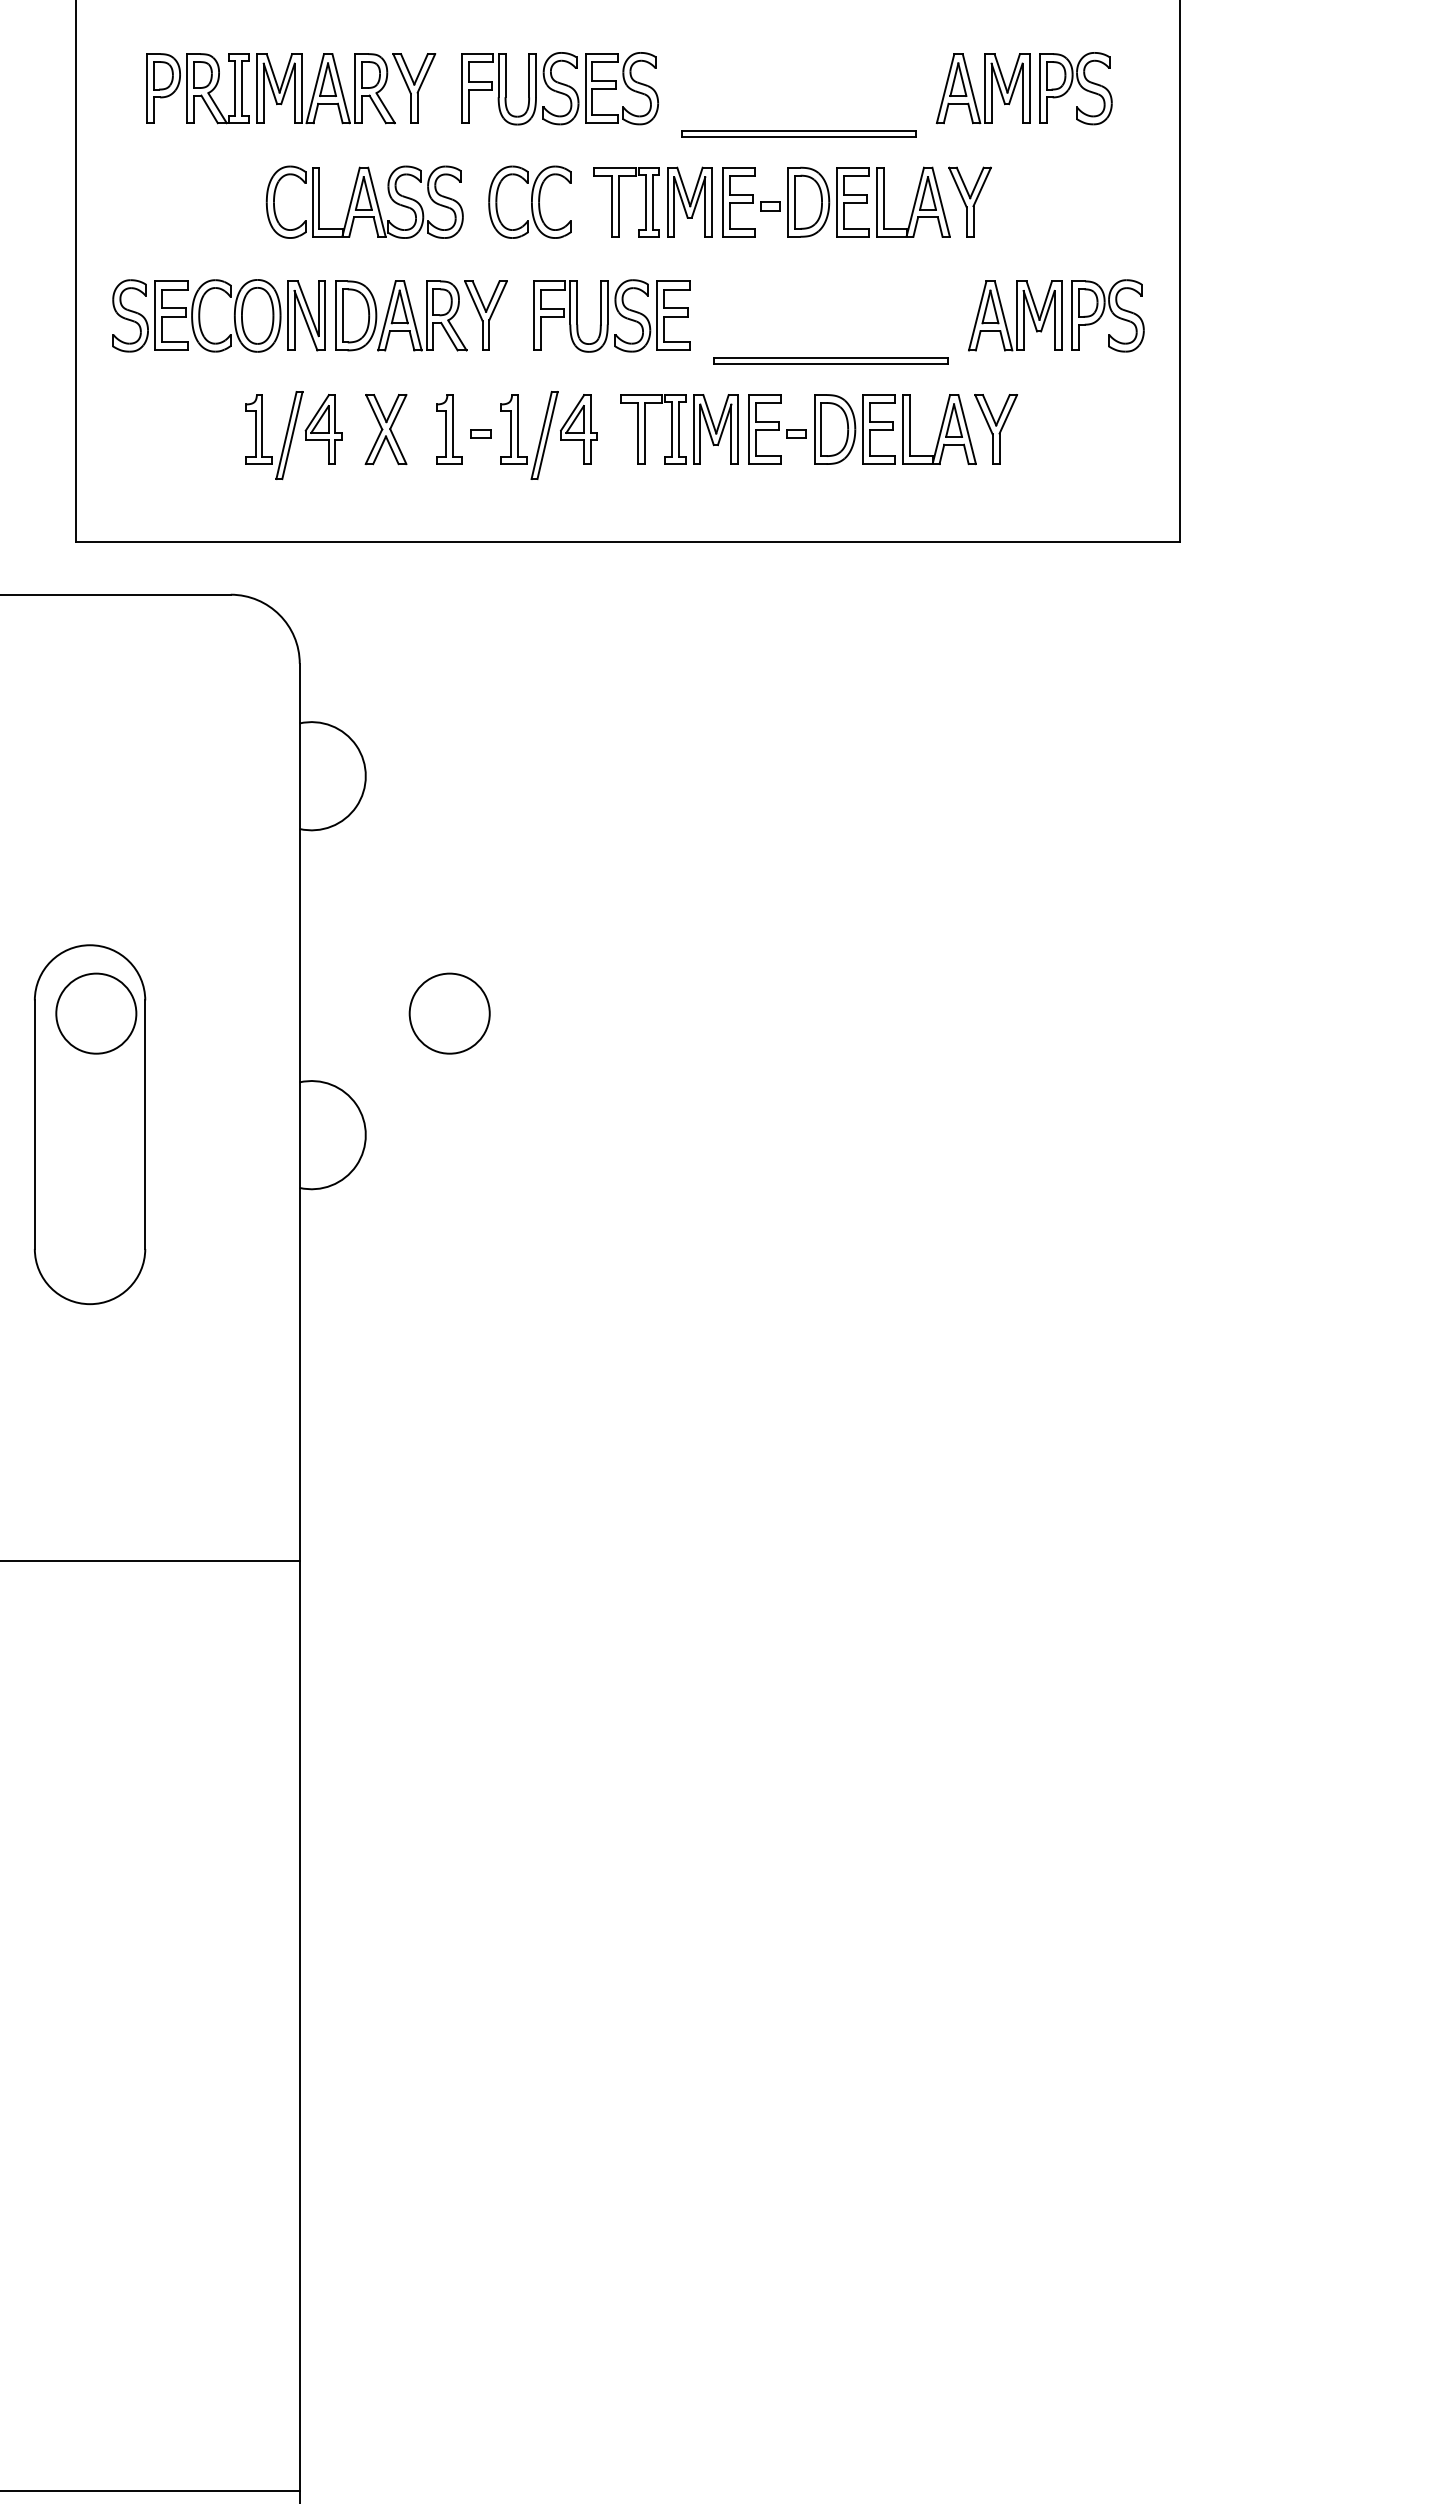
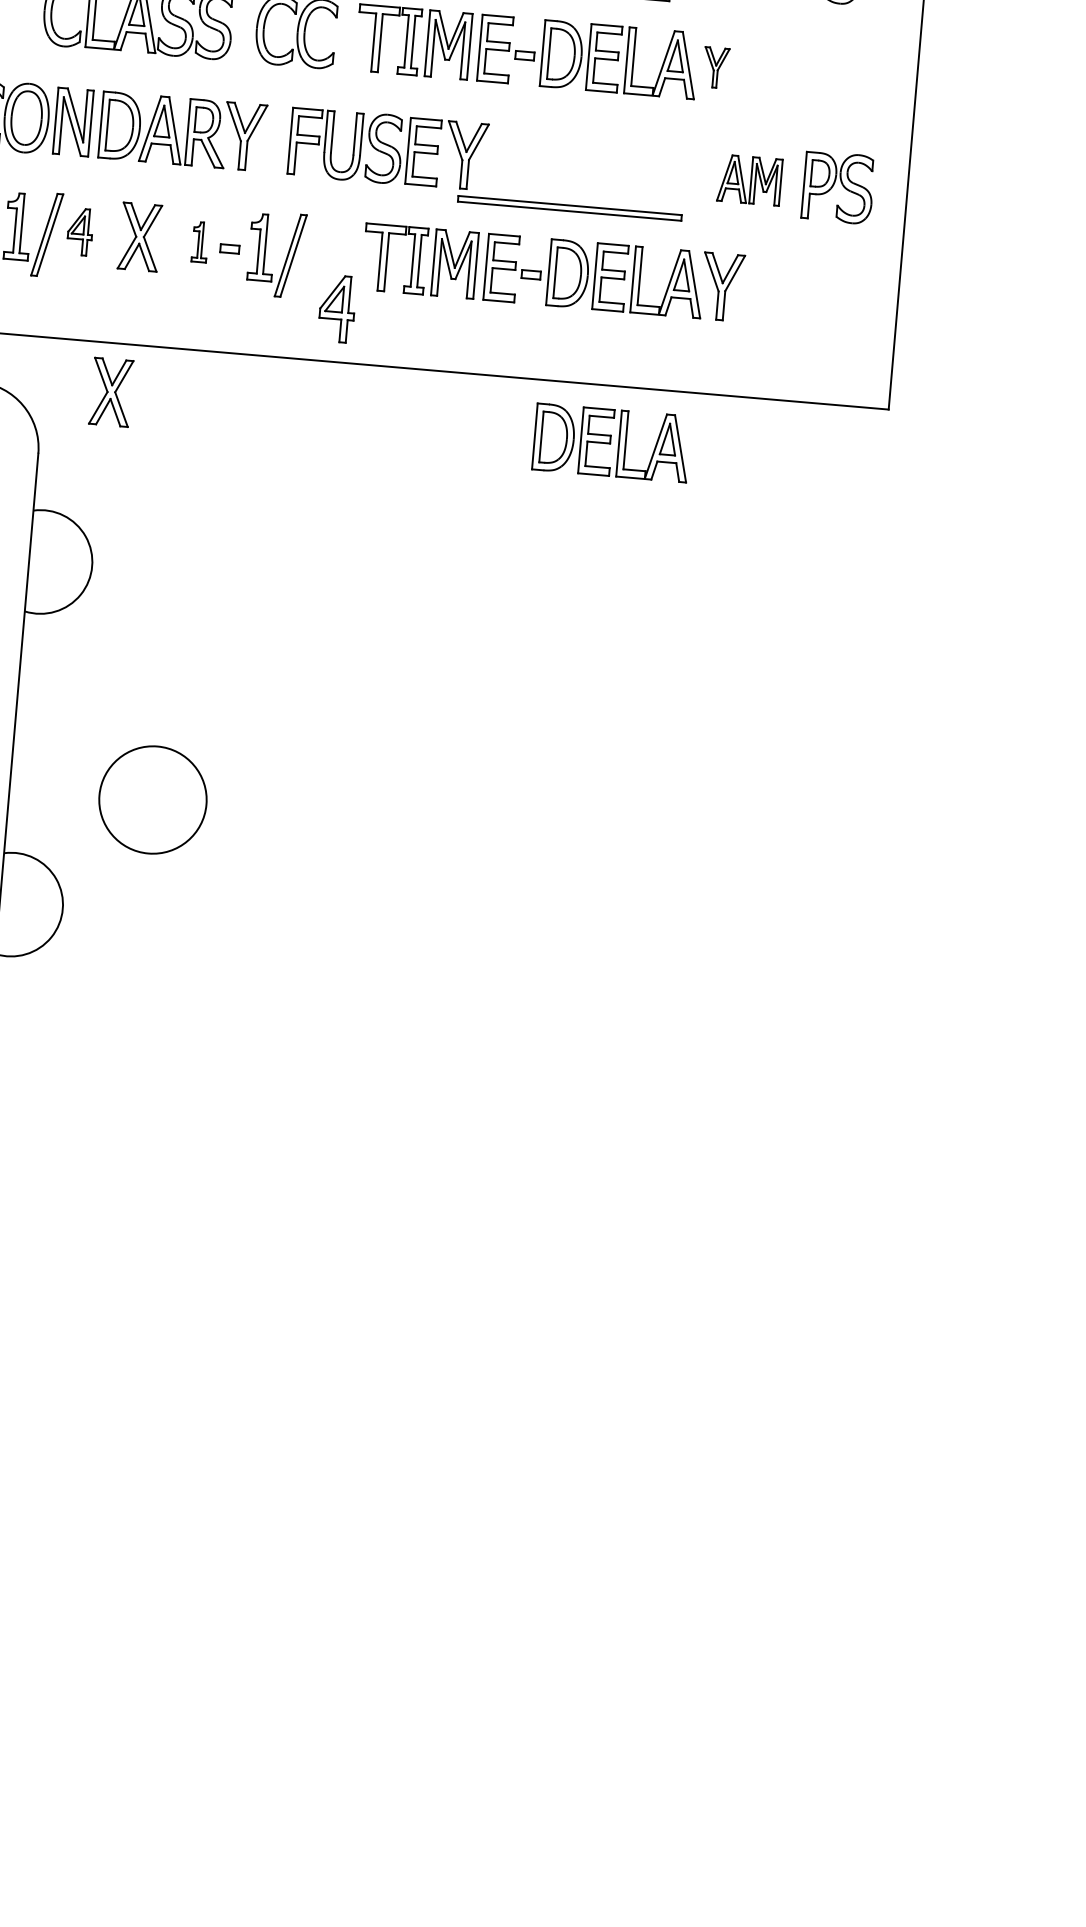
part: (969, 201) -> (715, 67), size x0.6
part: (717, 315) -> (465, 155), added
part: (1015, 315) -> (750, 179), size x0.7
part: (323, 429) -> (80, 231), size x0.7
part: (449, 429) -> (200, 242), size x0.6
part: (578, 429) -> (337, 308), moved
part: (369, 593) -> (110, 392), added
part: (895, 601) -> (612, 442), added
circle: (449, 1013) -> (152, 799), size x1.4

